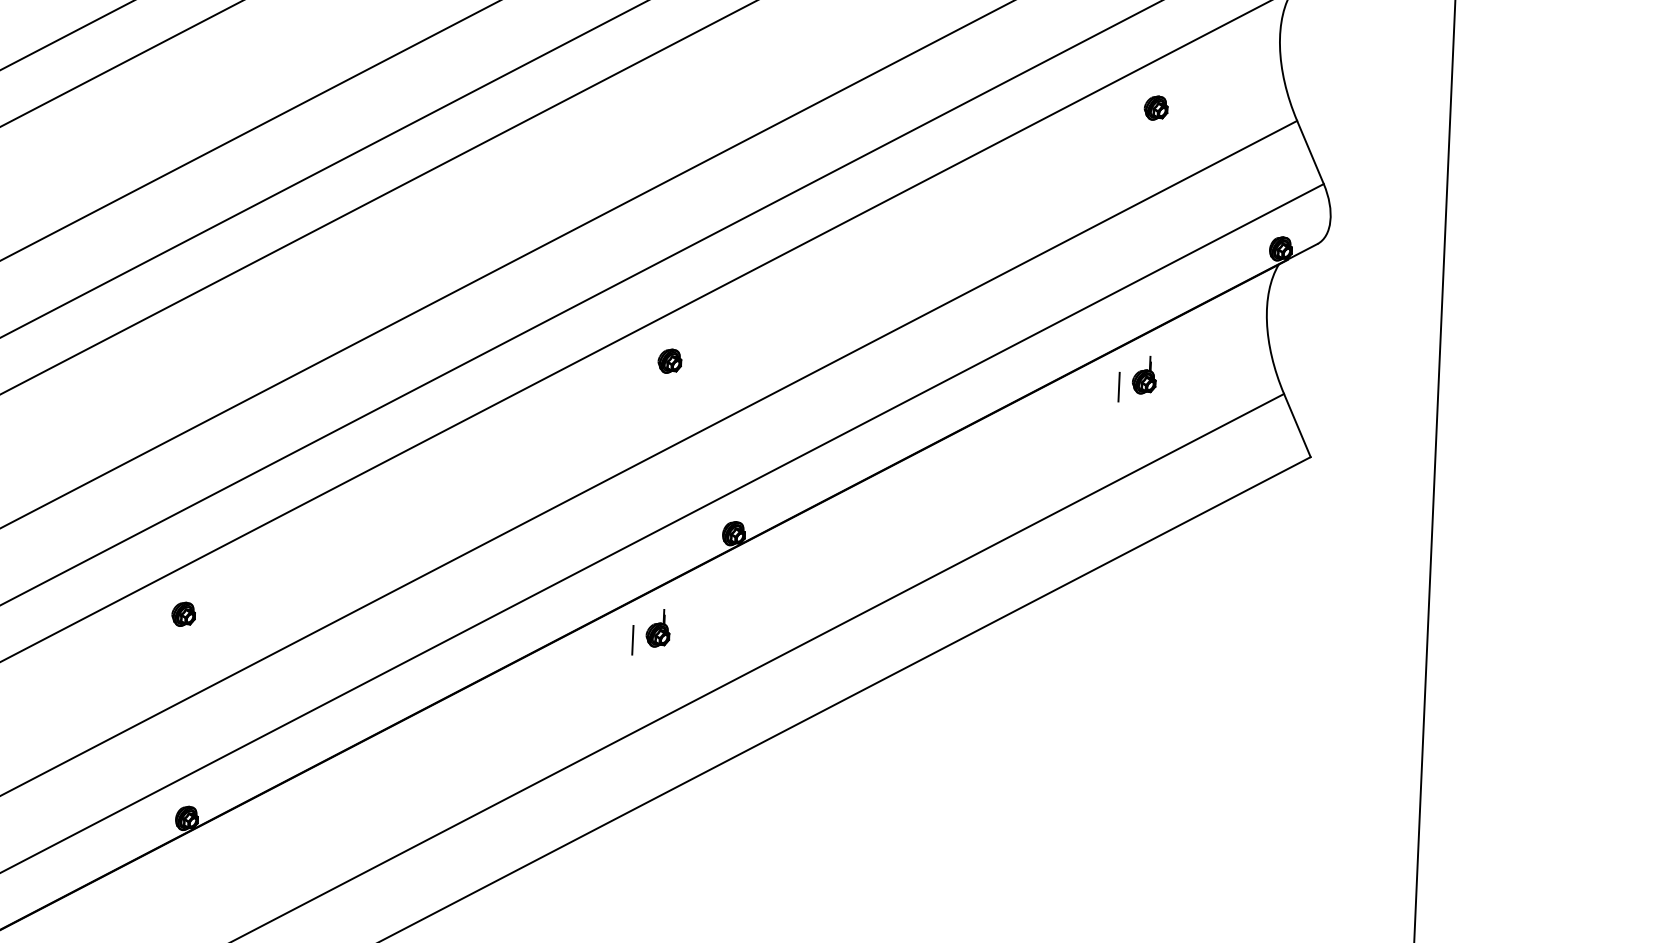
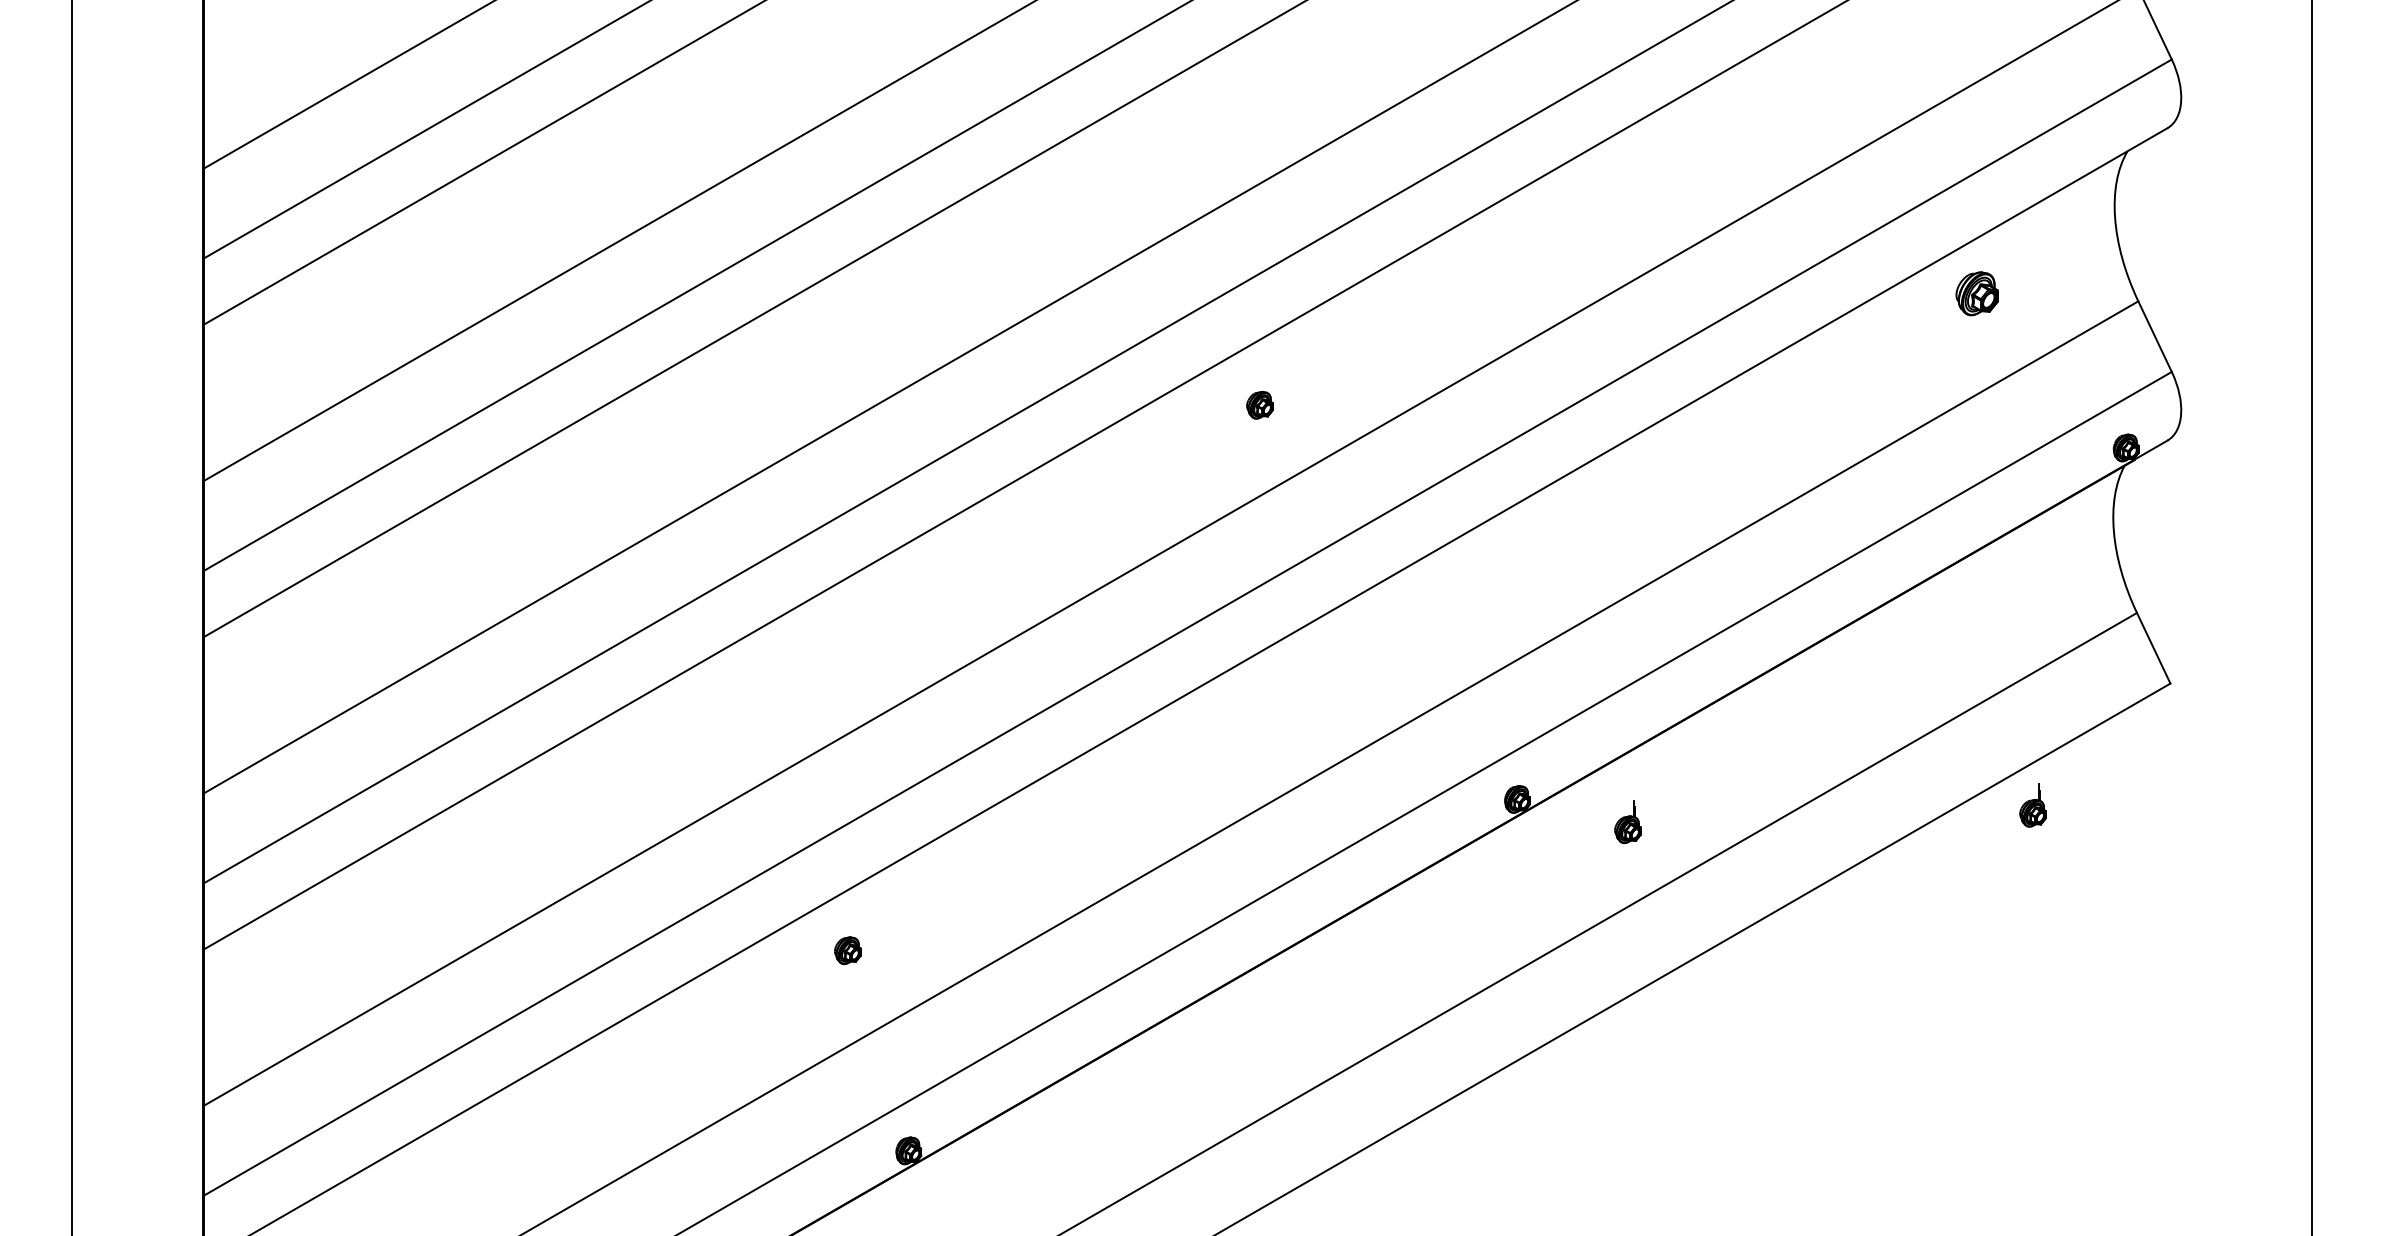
part: (1155, 107) -> (1976, 293), size x1.6
part: (669, 361) -> (1259, 405), moved
part: (1143, 375) -> (2032, 805), moved
line: (1118, 387) -> (1948, 613), removed
part: (183, 614) -> (847, 950), moved
part: (657, 628) -> (1627, 822), moved
line: (632, 639) -> (1407, 925), removed

